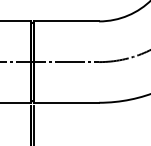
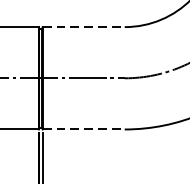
line: (66, 21) -> (83, 27), solid -> dashed
line: (66, 102) -> (83, 129), solid -> dashed

